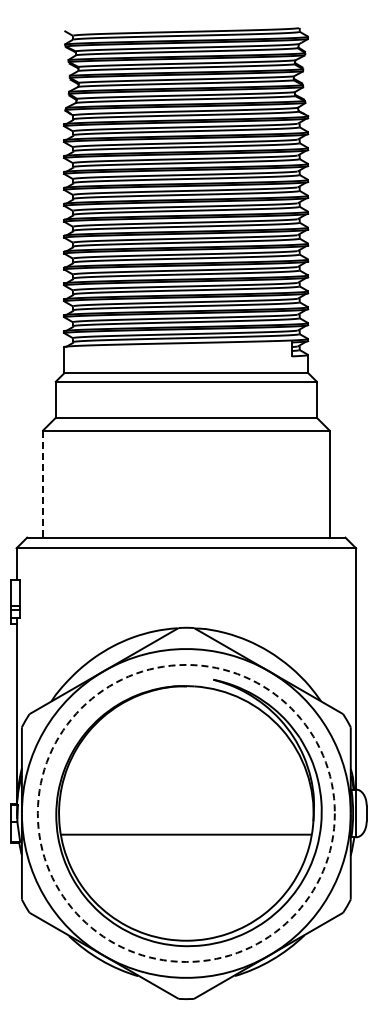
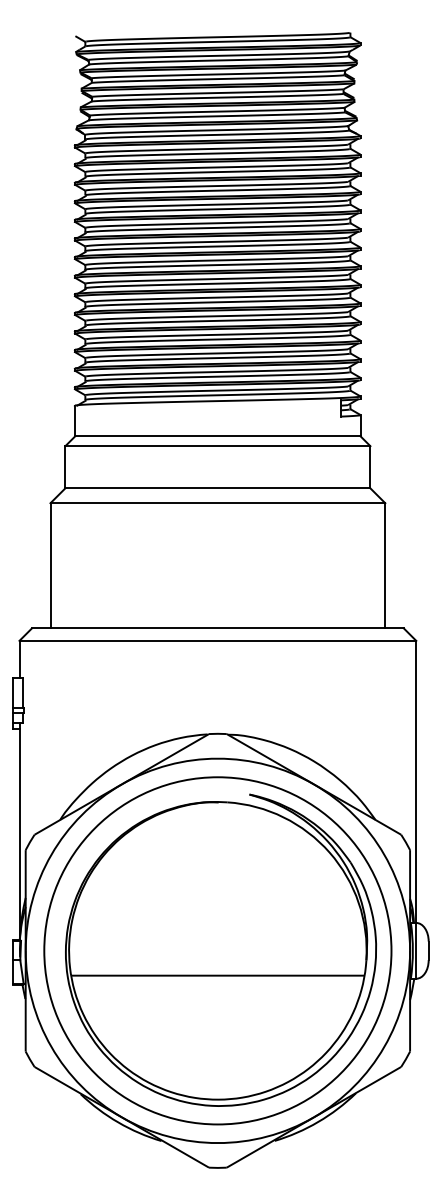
line: (43, 484) -> (50, 566), dashed -> solid
circle: (185, 812) -> (216, 949), dashed -> solid

